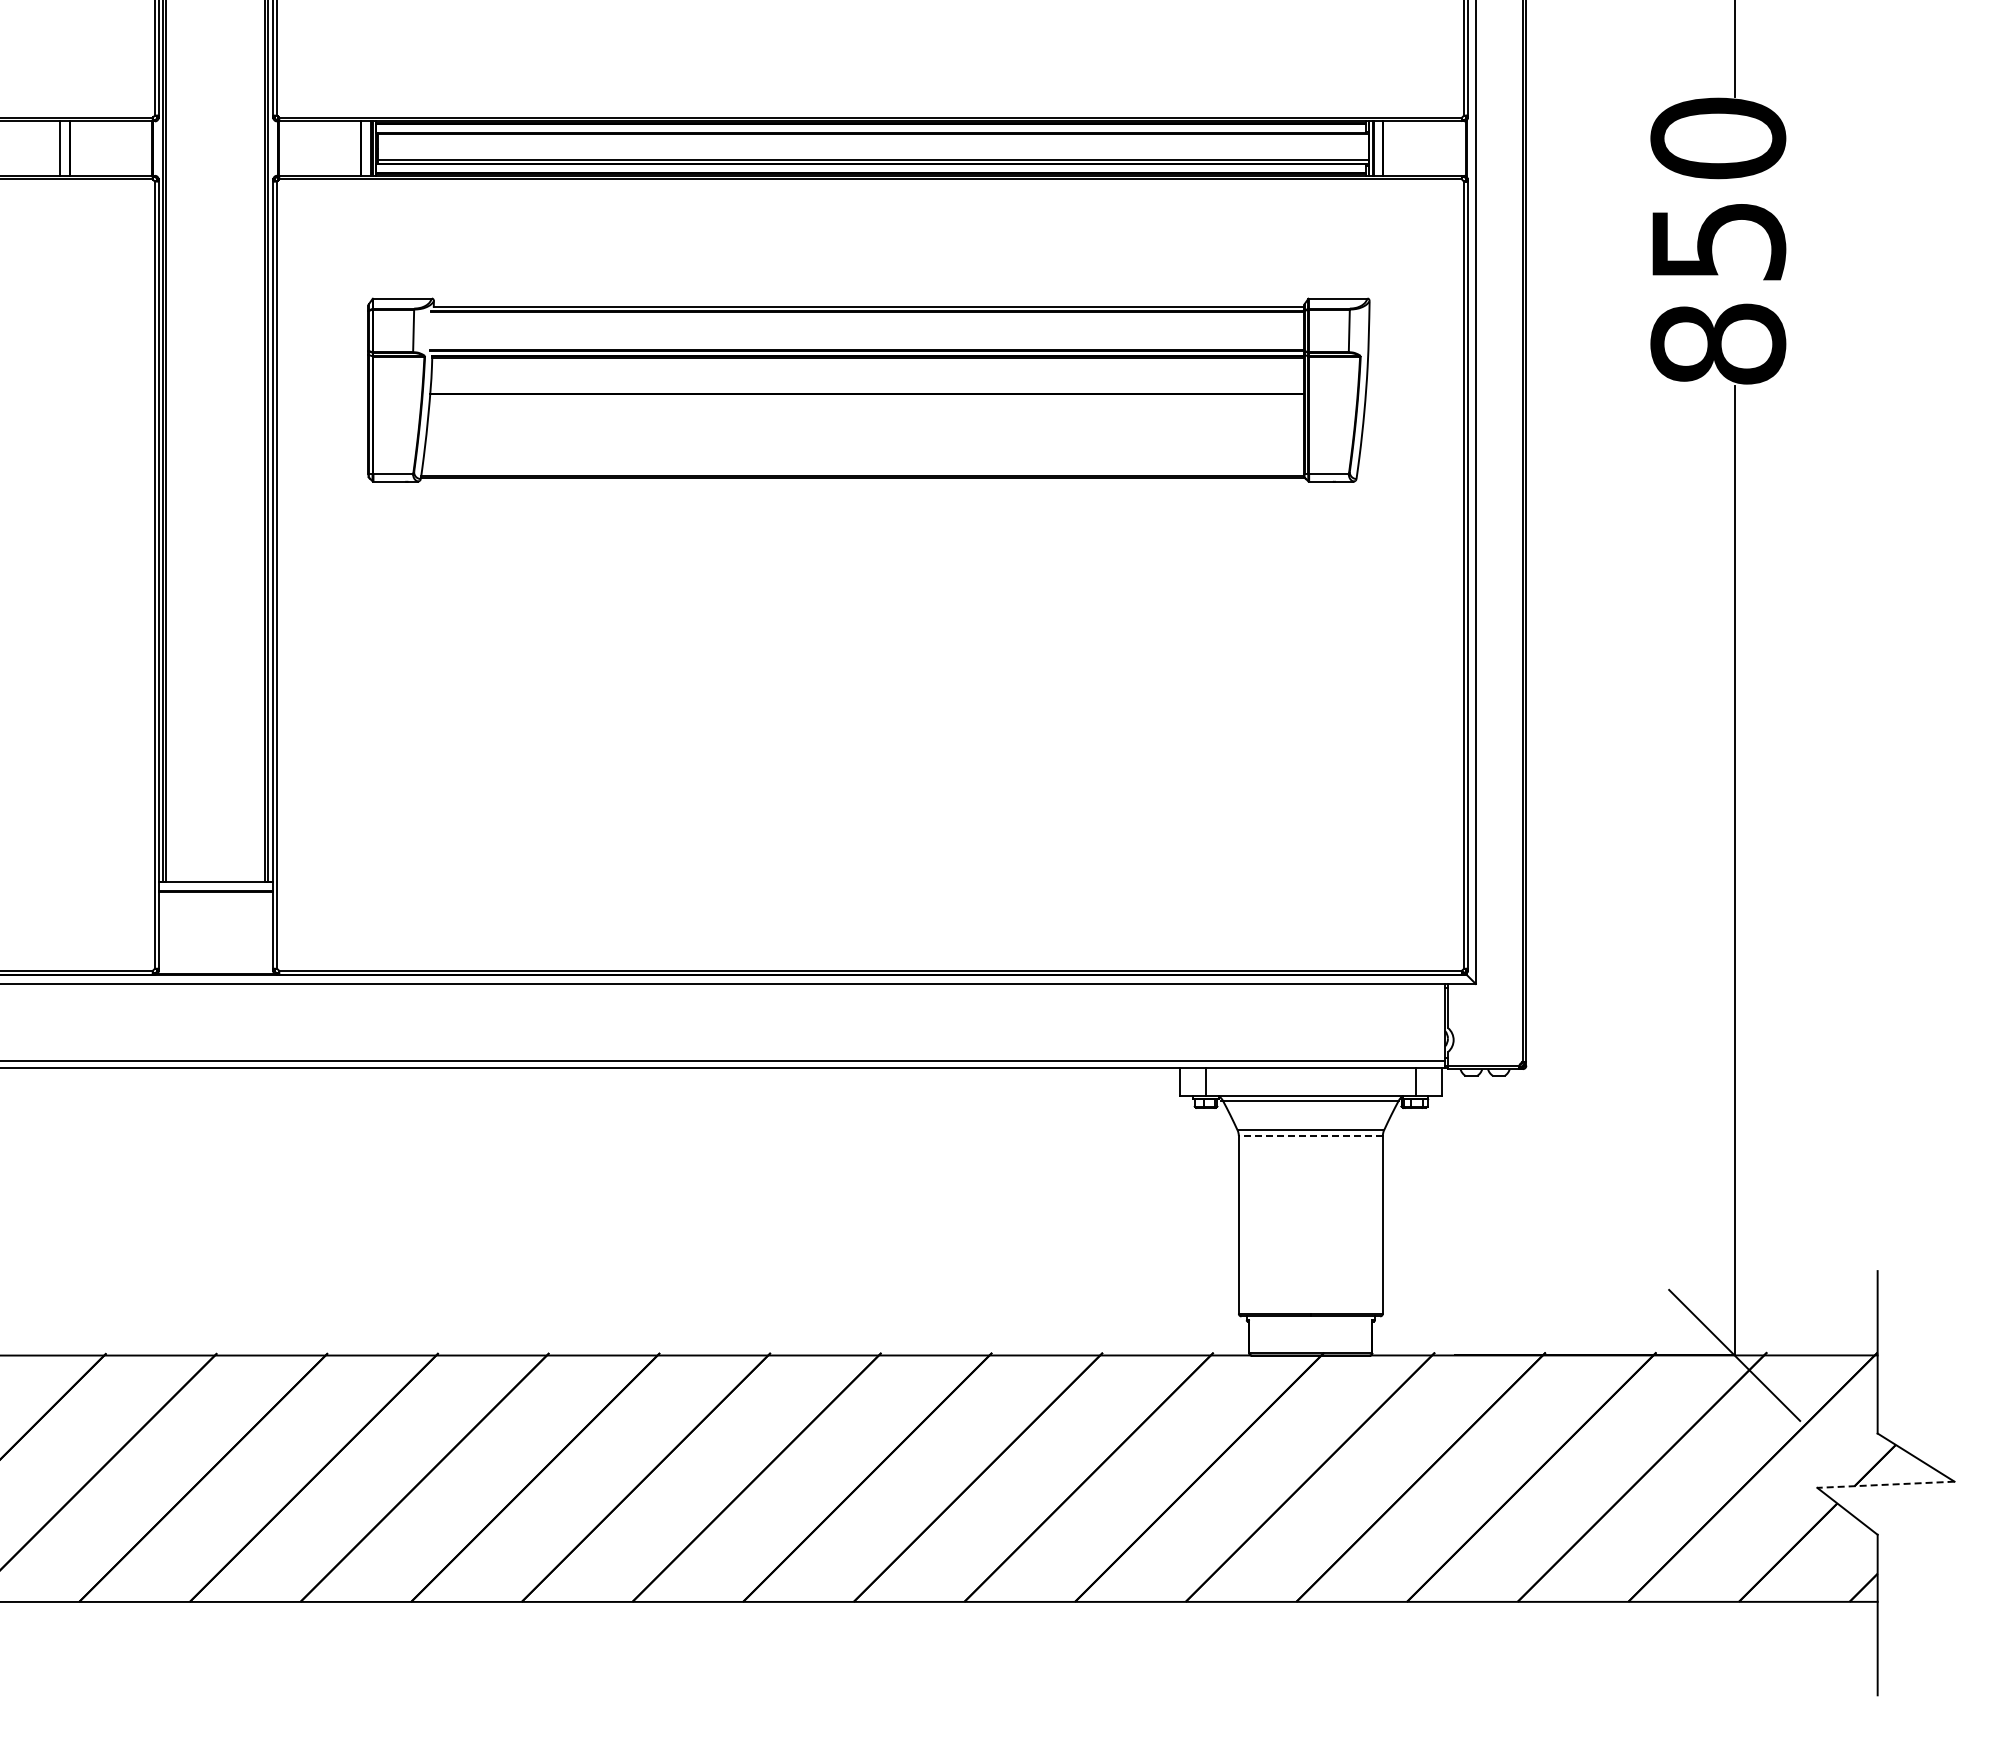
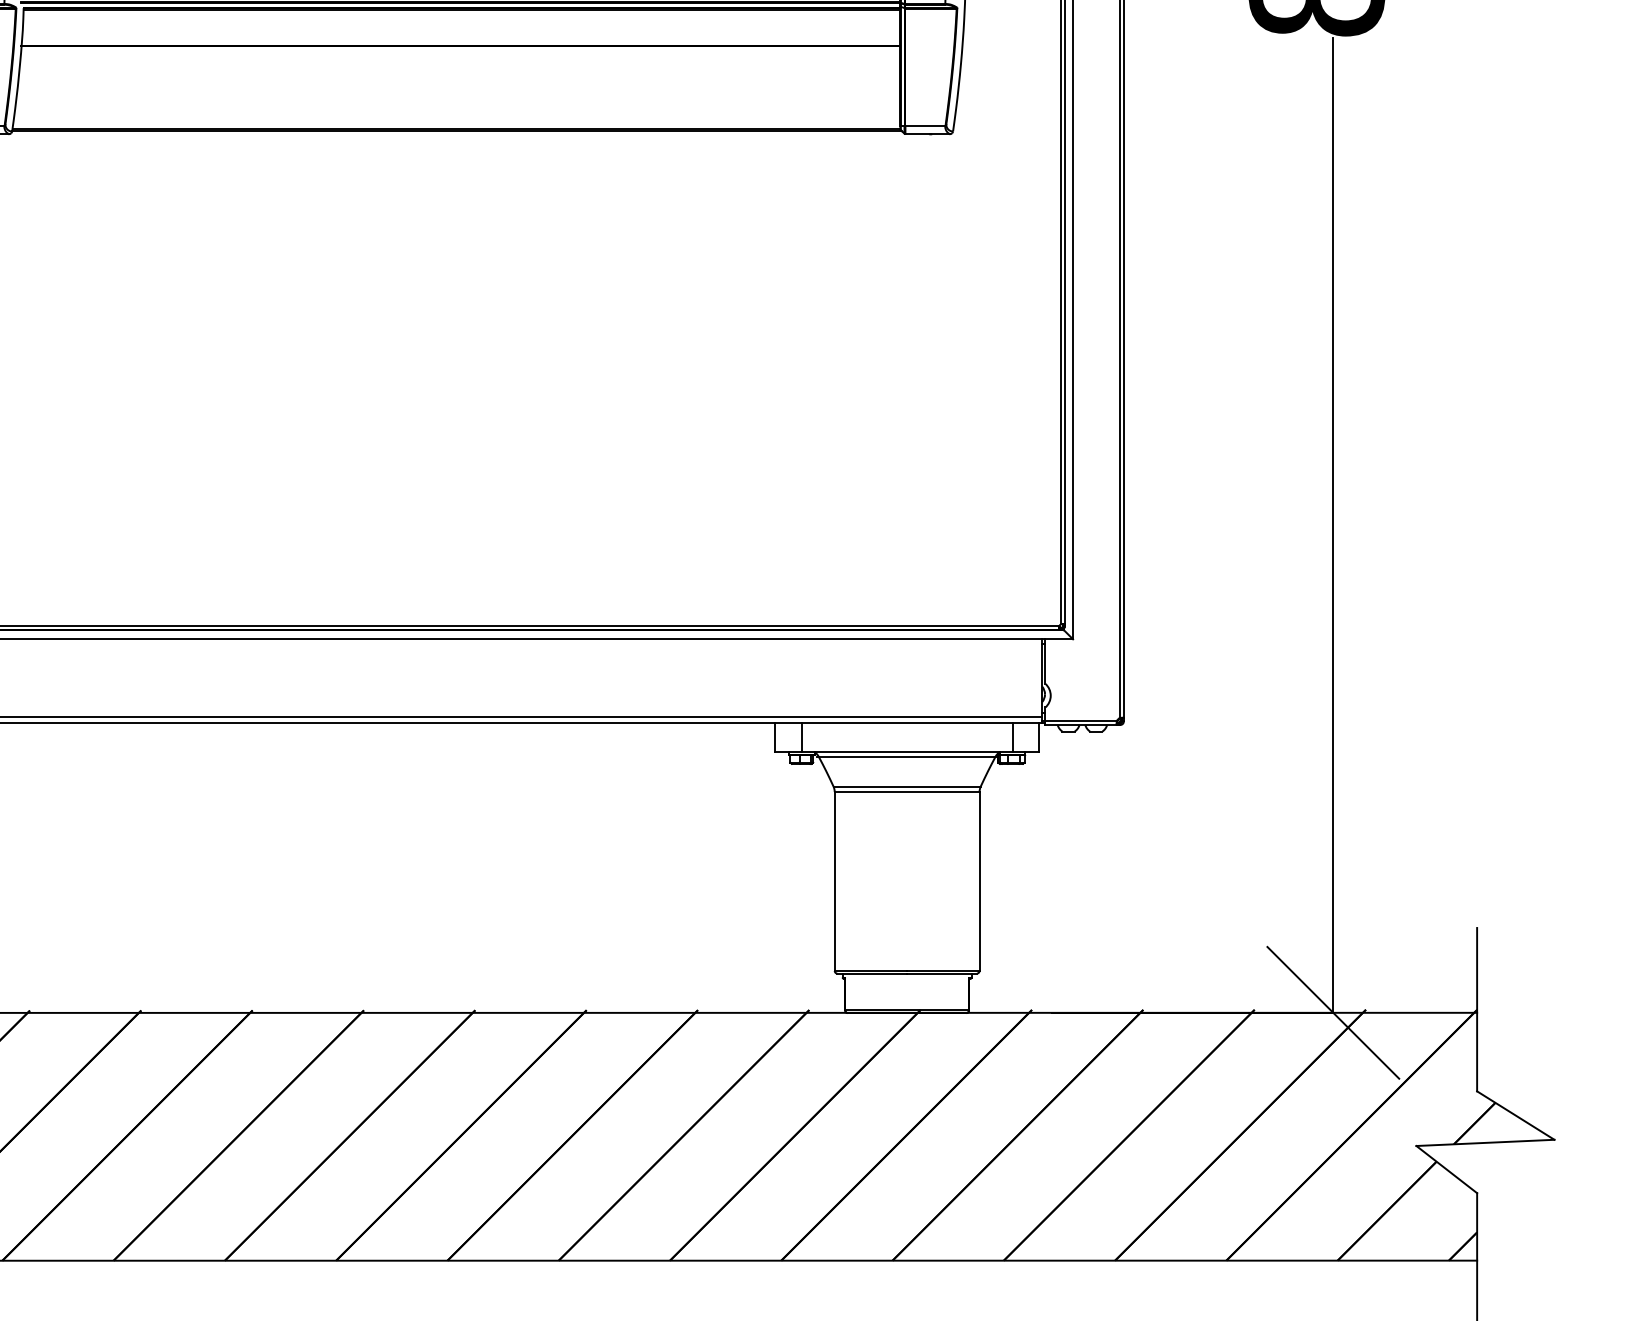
line: (1310, 1135) -> (906, 791), dashed -> solid
line: (1885, 1484) -> (1485, 1142), dashed -> solid

